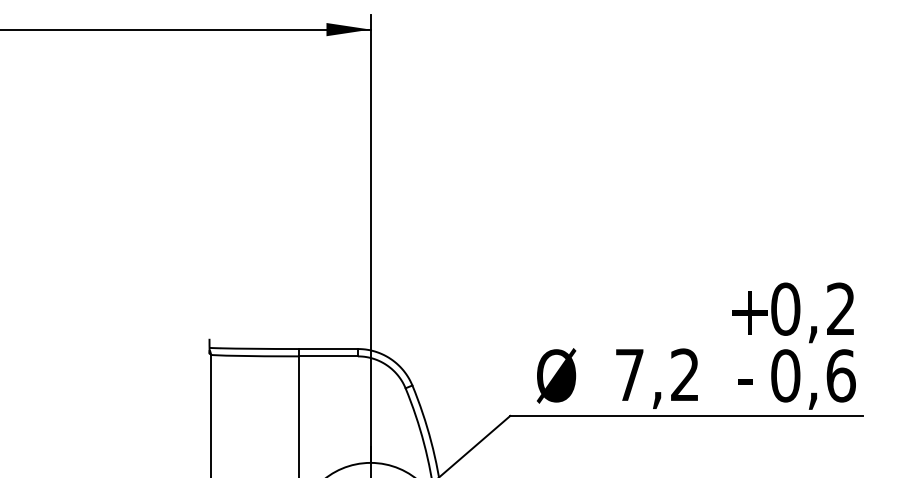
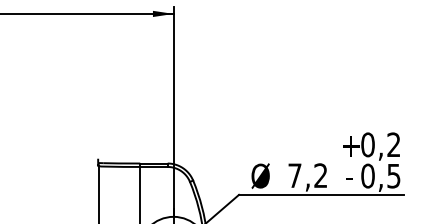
text: (840, 374) -> (393, 175), 0,6 -> 0,5

